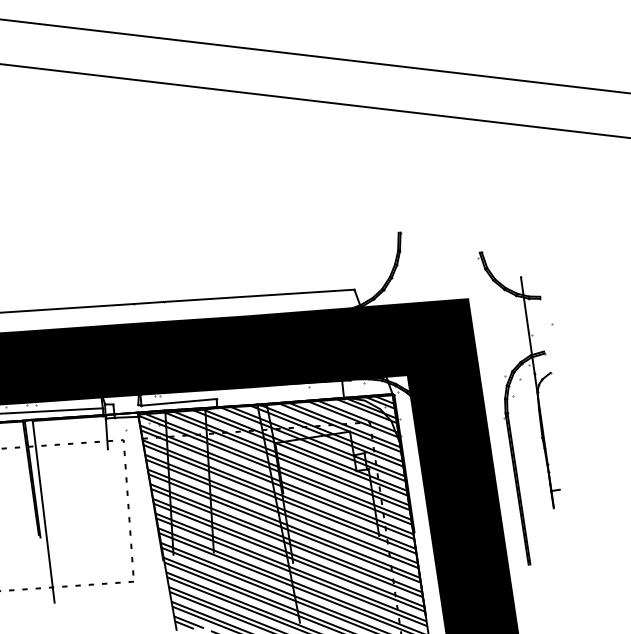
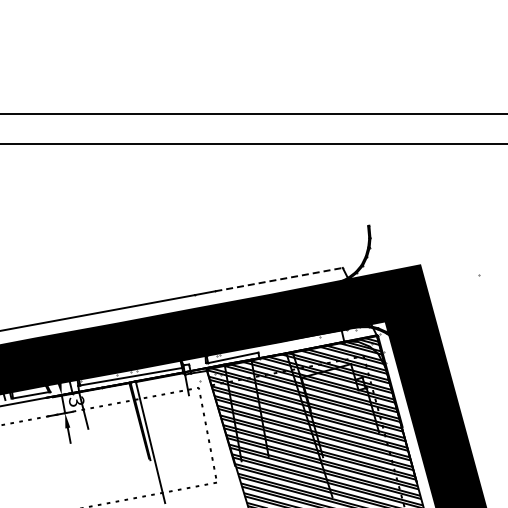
line: (260, 295) -> (279, 279), solid -> dashed
part: (514, 408) -> (460, 335), removed

